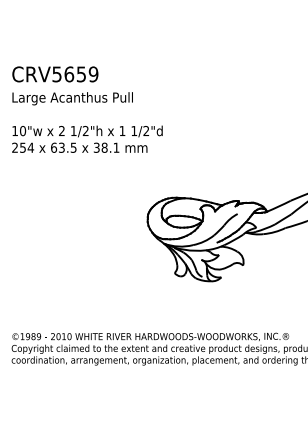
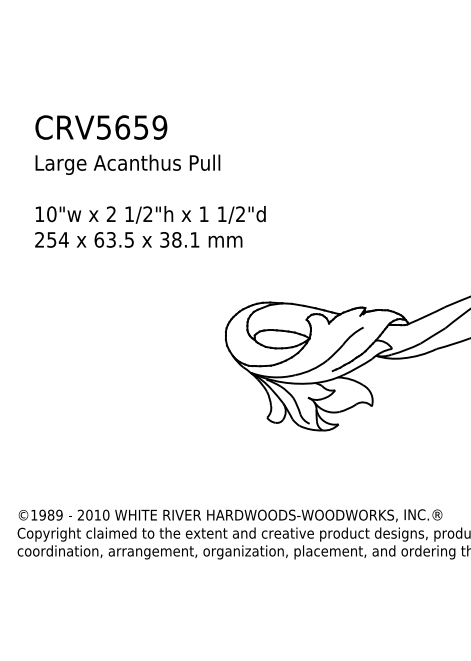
text: (87, 109) -> (150, 181), moved

